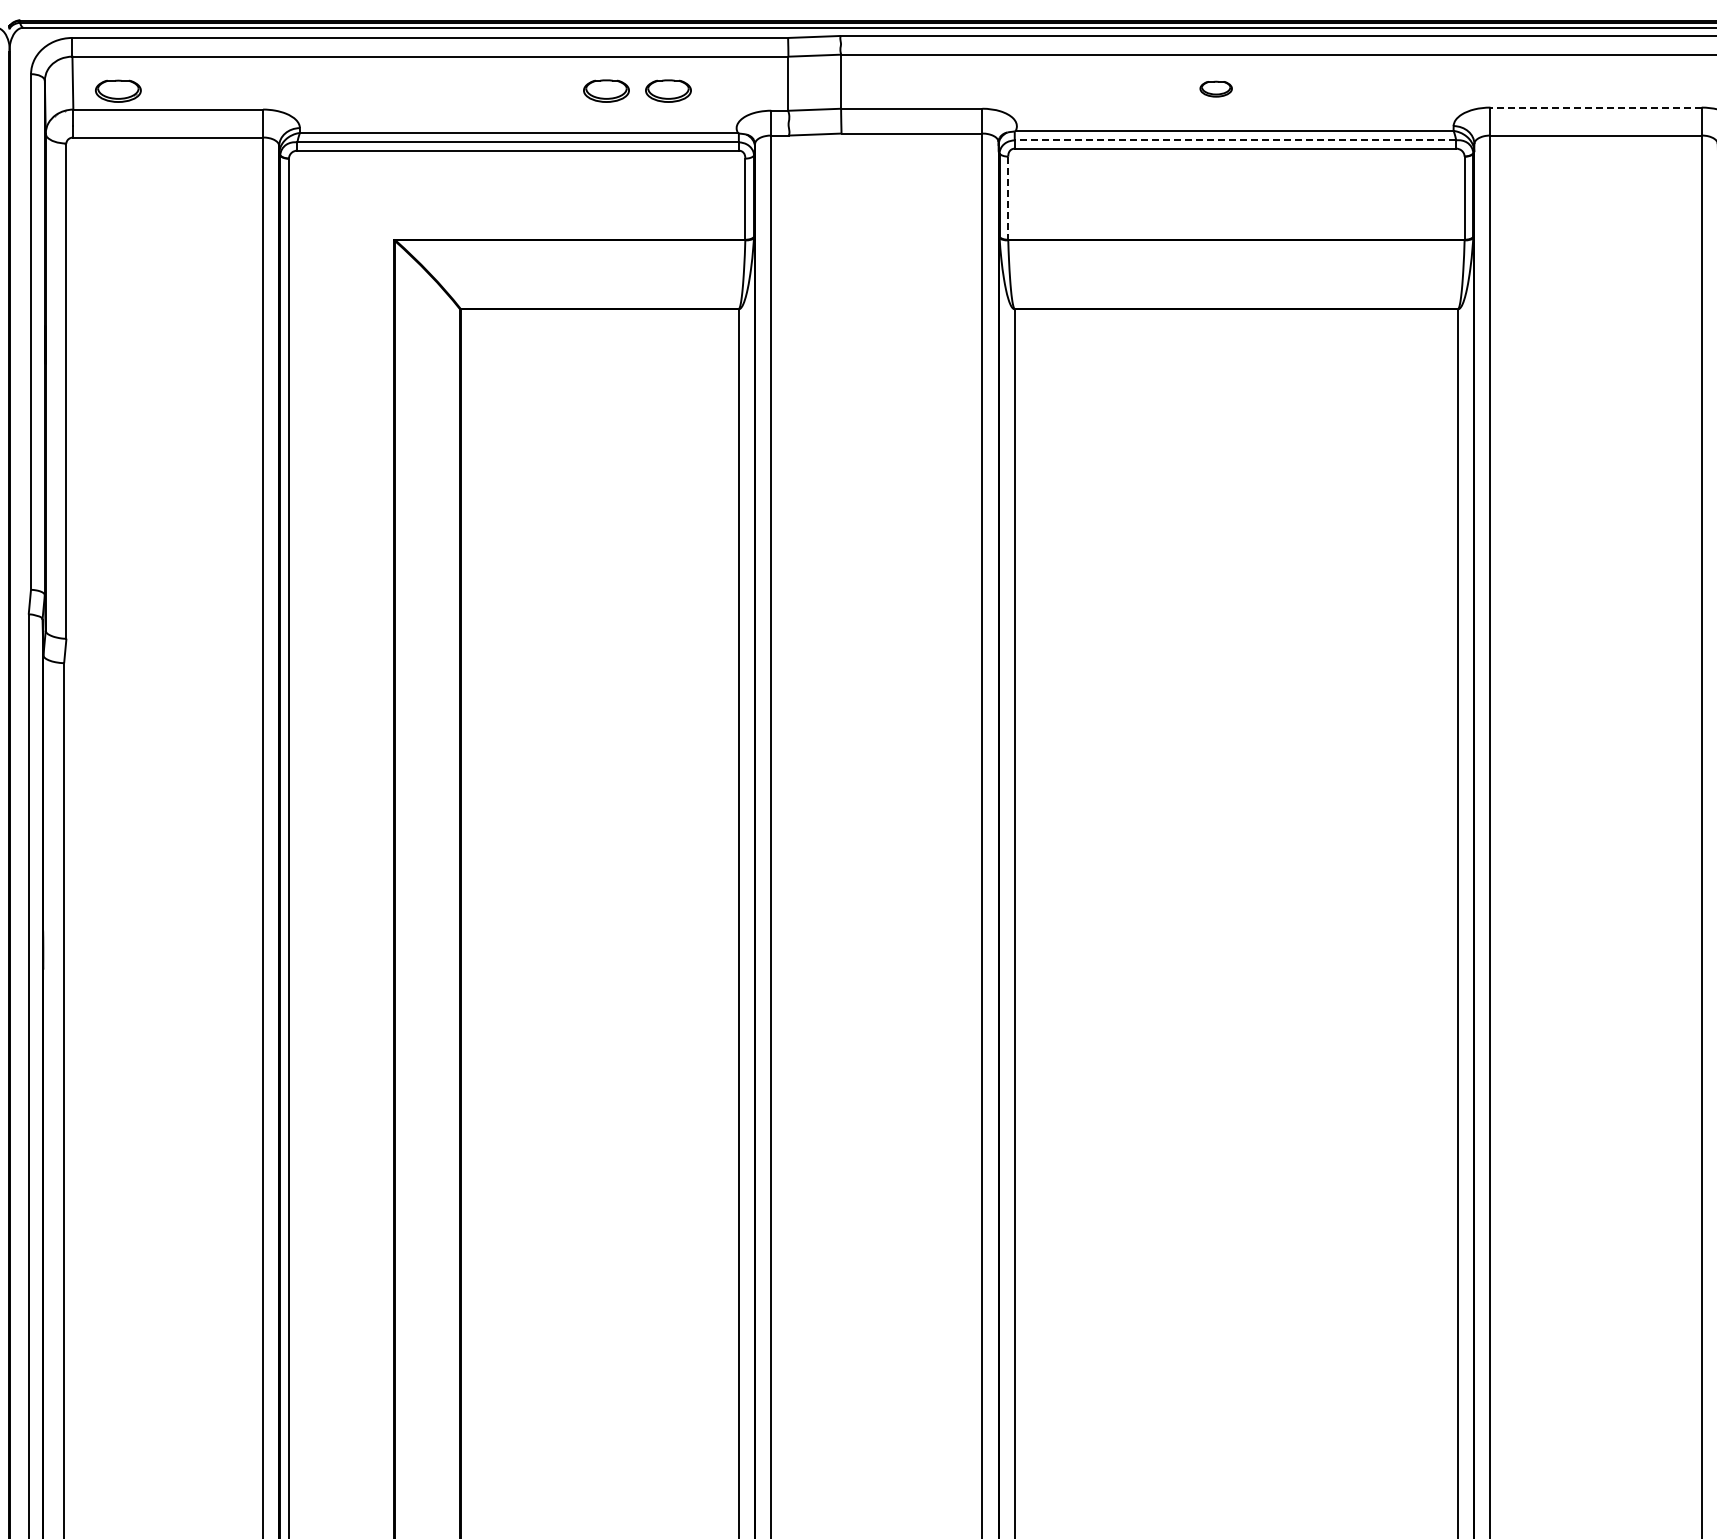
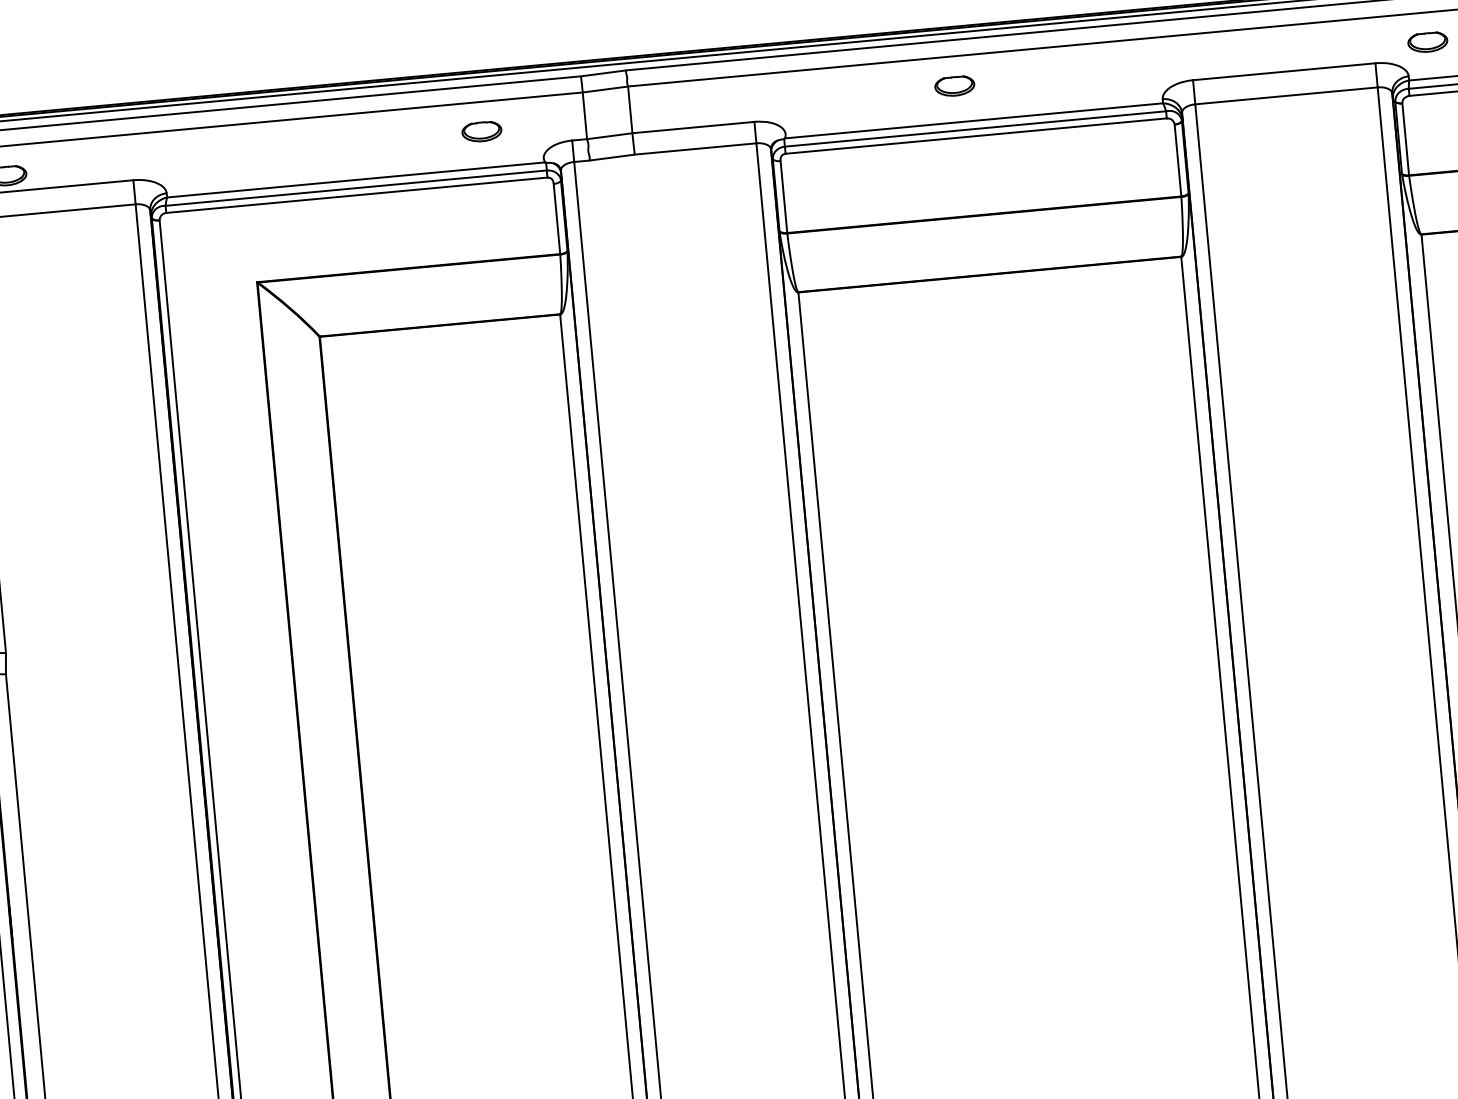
part: (1215, 88) -> (954, 85), size x1.43
part: (606, 90) -> (428, 136), removed
line: (1596, 107) -> (1284, 71), dashed -> solid
line: (1235, 140) -> (975, 129), dashed -> solid
line: (1008, 198) -> (784, 197), dashed -> solid

